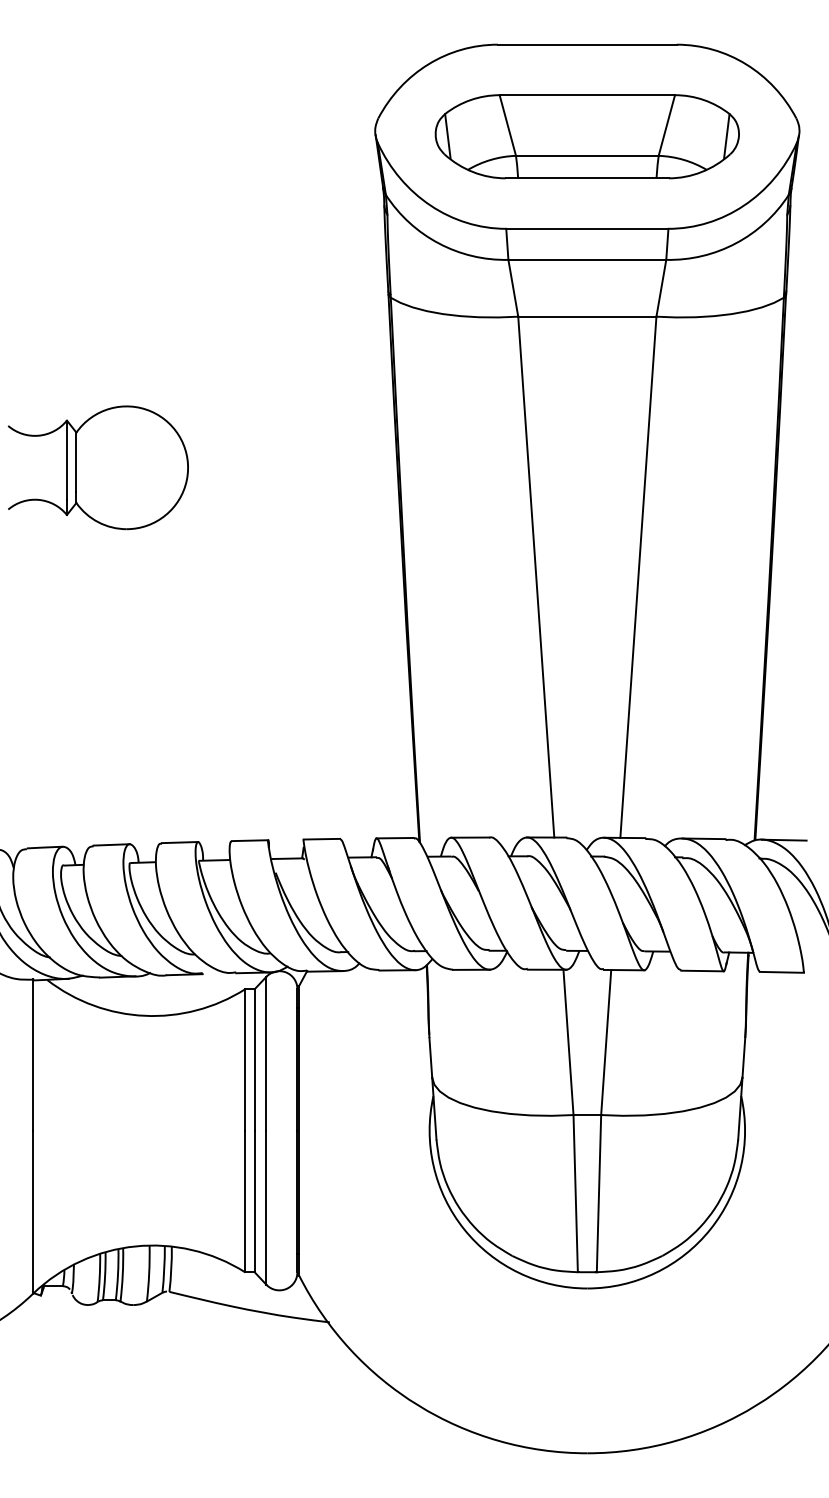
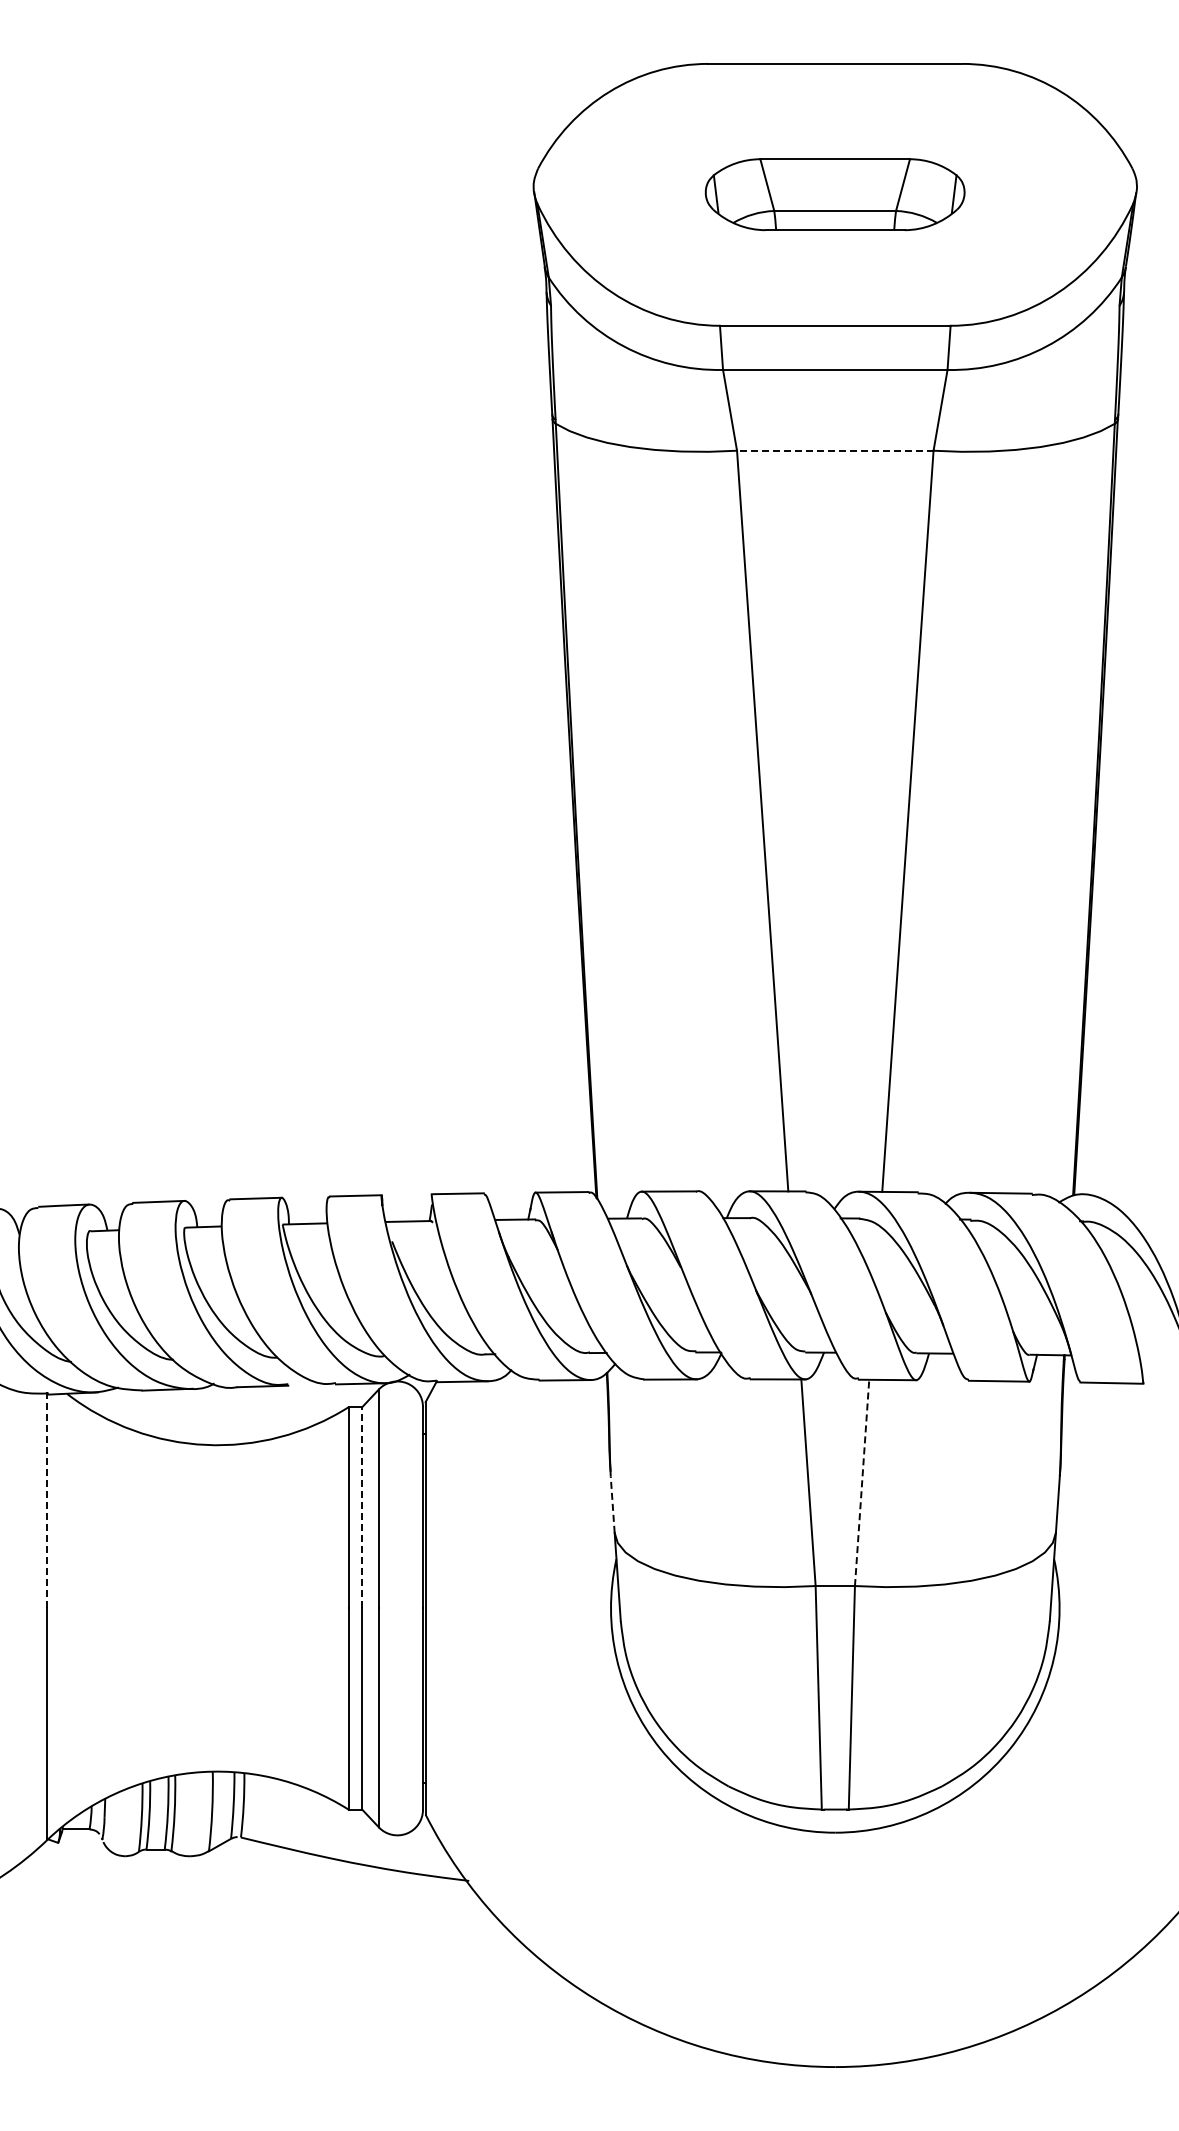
part: (586, 136) -> (834, 194), size x0.6
line: (586, 316) -> (834, 450), solid -> dashed
part: (98, 467) -> (139, 665), removed
line: (784, 839) -> (1115, 1194), removed
line: (606, 1042) -> (862, 1482), solid -> dashed
line: (32, 1054) -> (46, 1499), solid -> dashed
line: (430, 1057) -> (612, 1504), solid -> dashed
line: (254, 1059) -> (362, 1507), solid -> dashed

